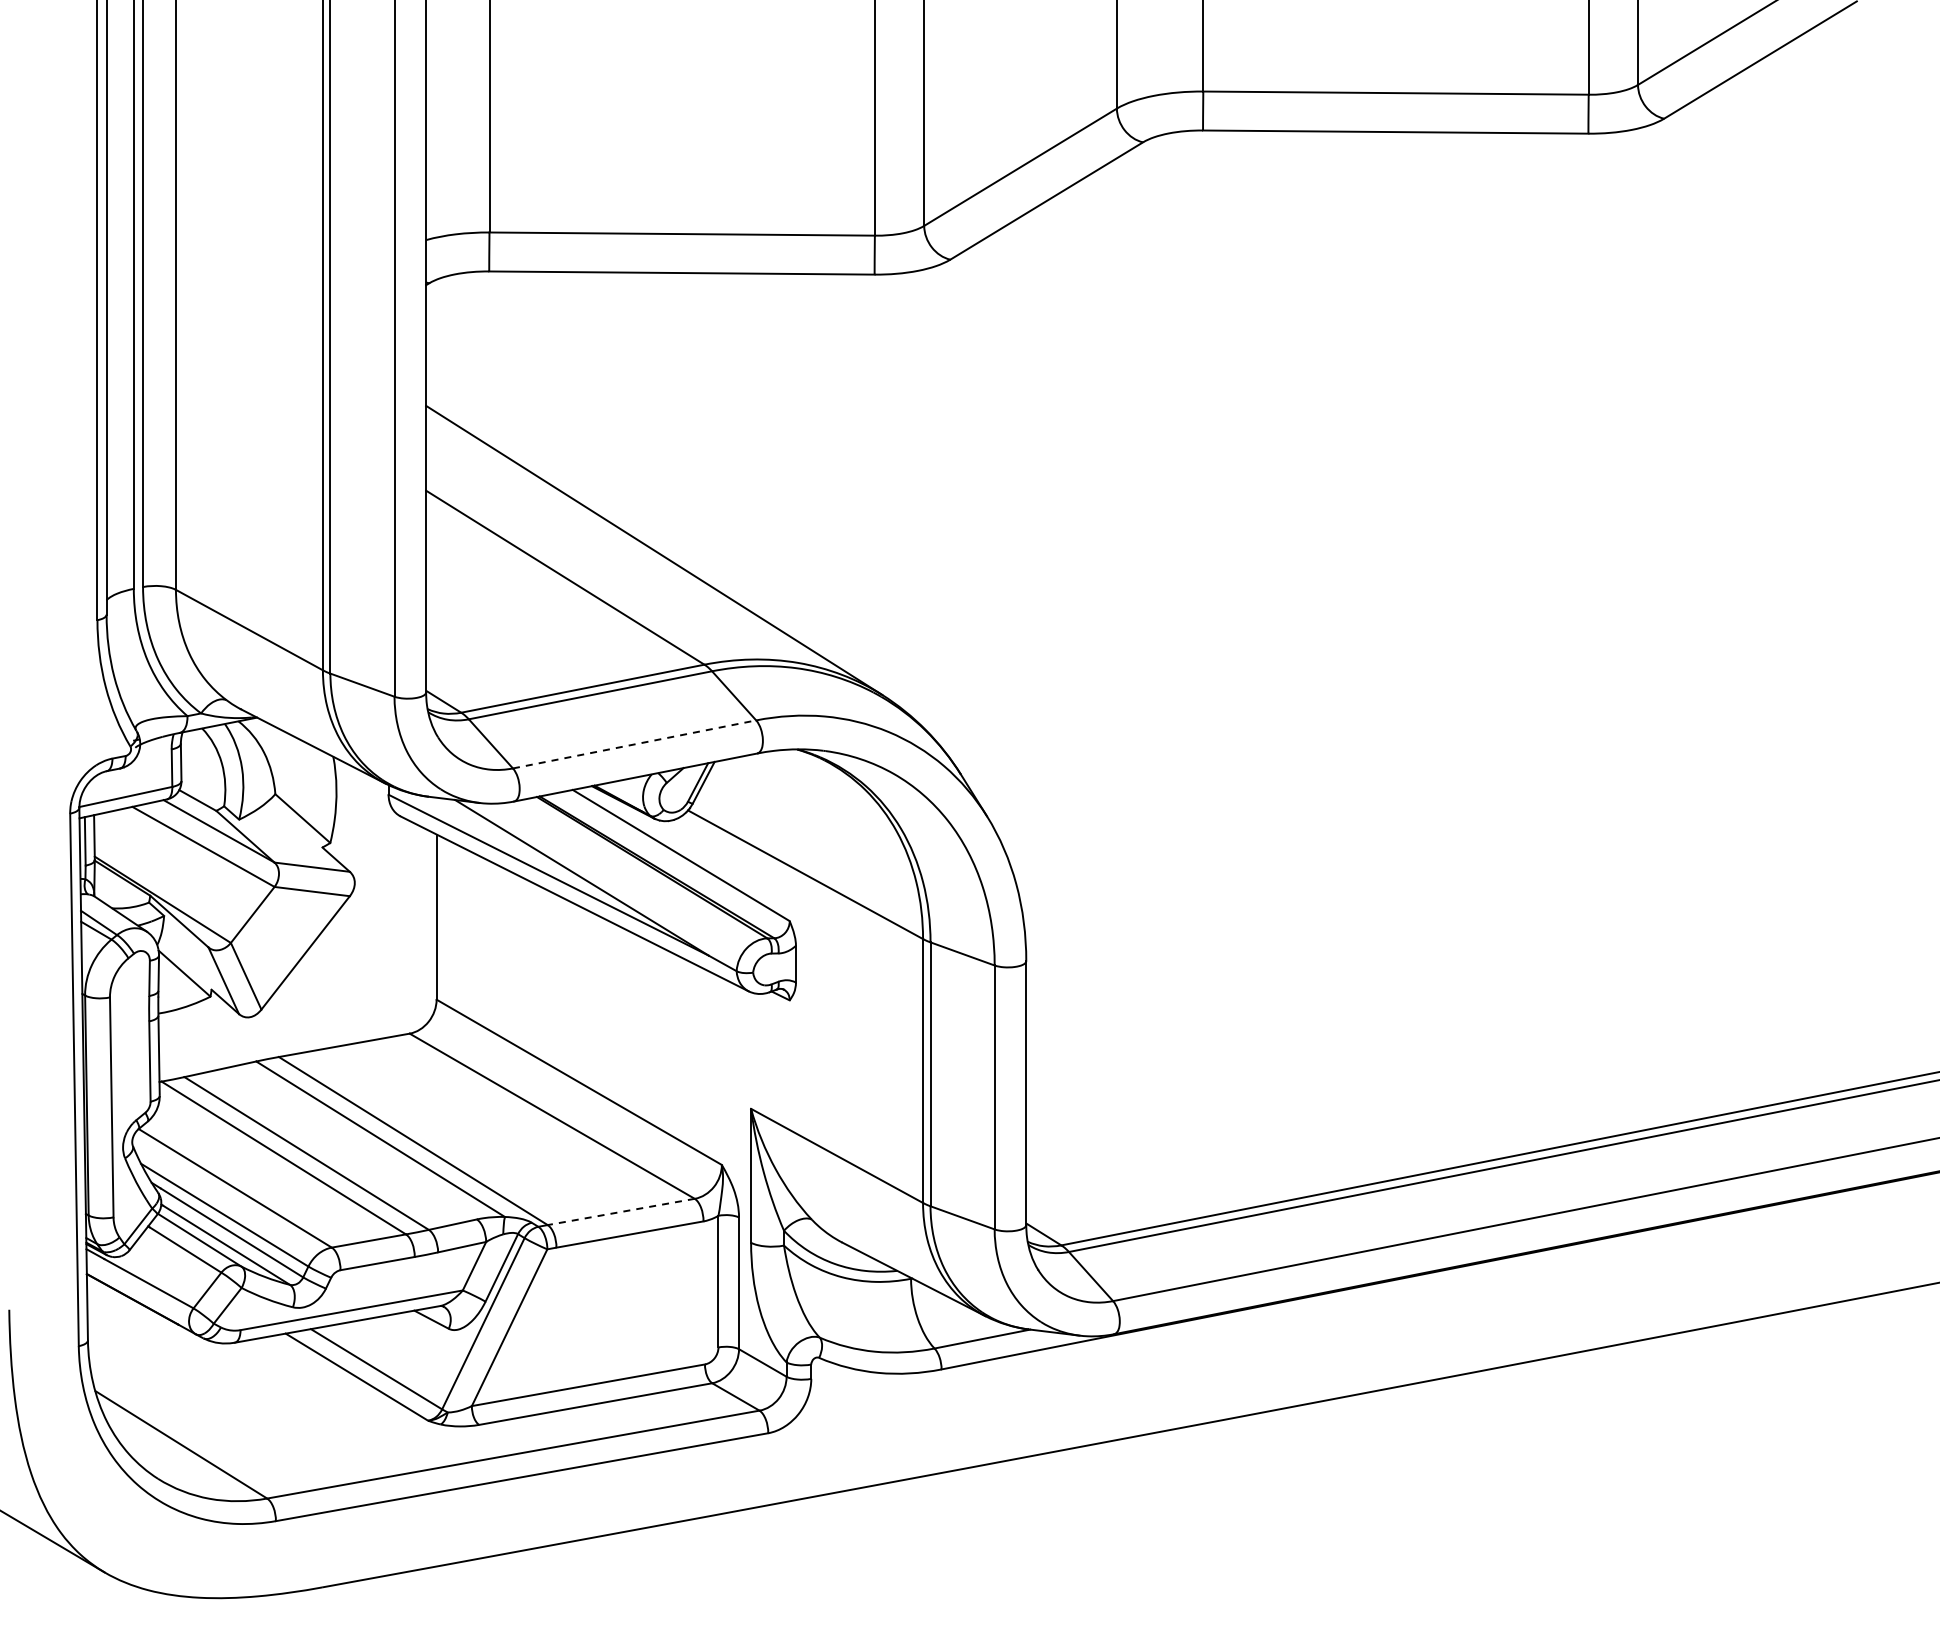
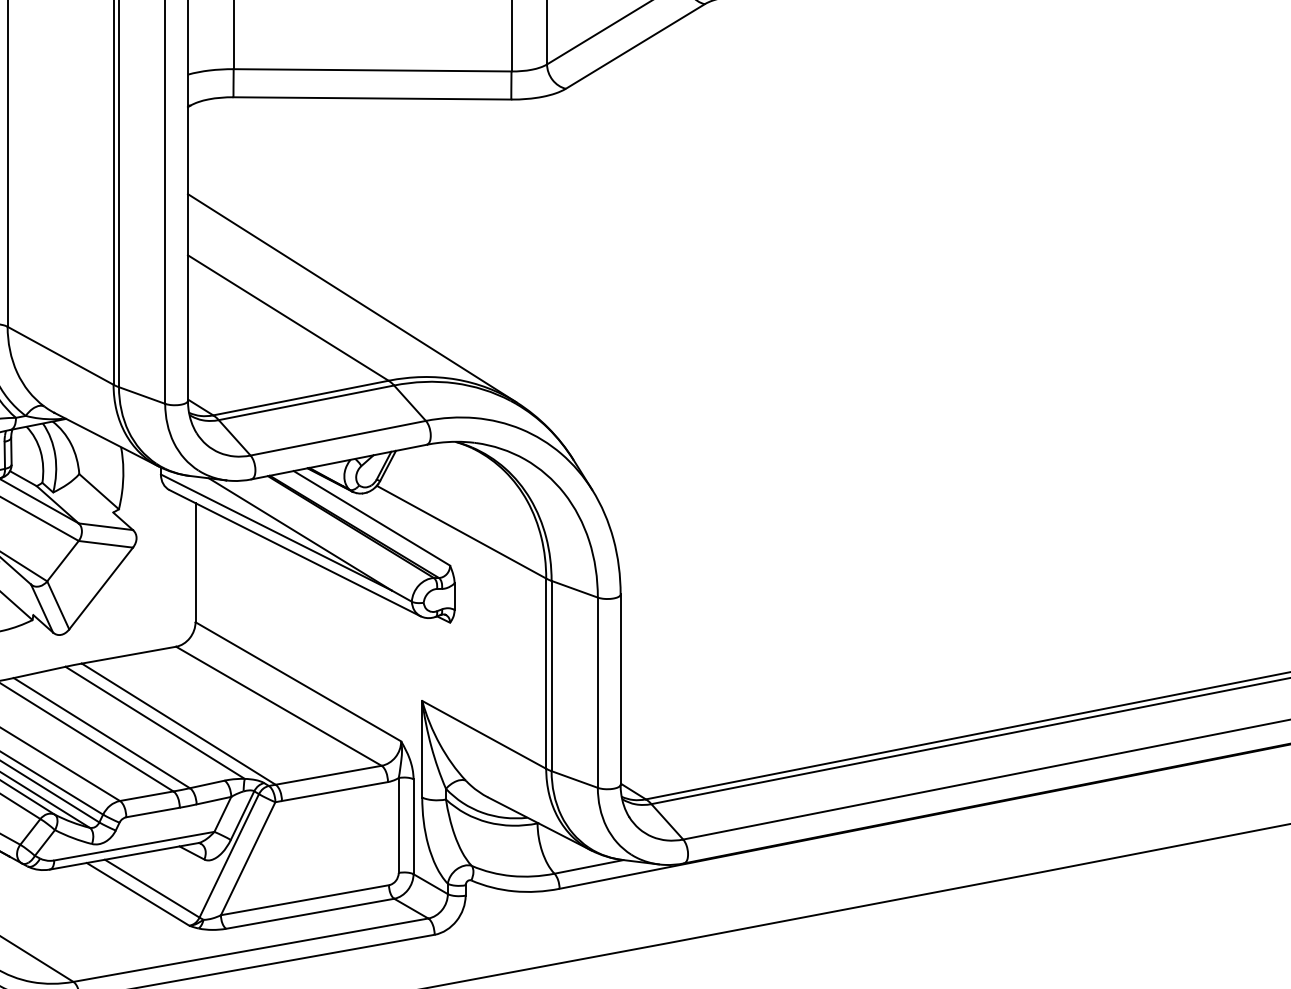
line: (634, 744) -> (338, 438), dashed -> solid
line: (621, 1211) -> (328, 774), dashed -> solid

